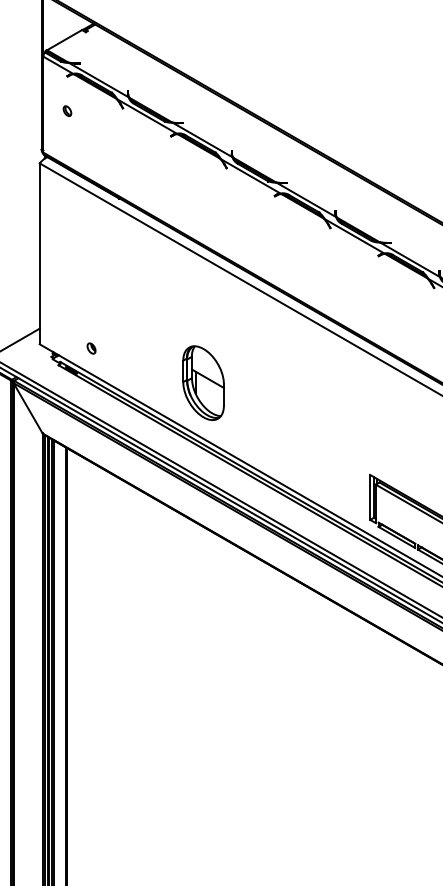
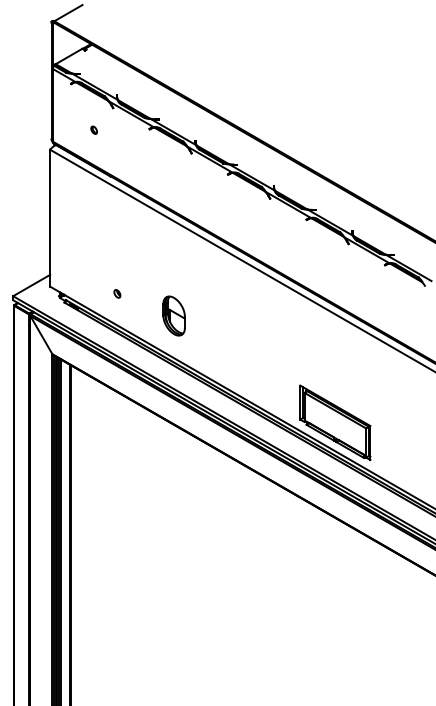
part: (66, 110) -> (93, 129), moved
part: (91, 348) -> (117, 293), moved
part: (202, 382) -> (173, 315), size x0.7

